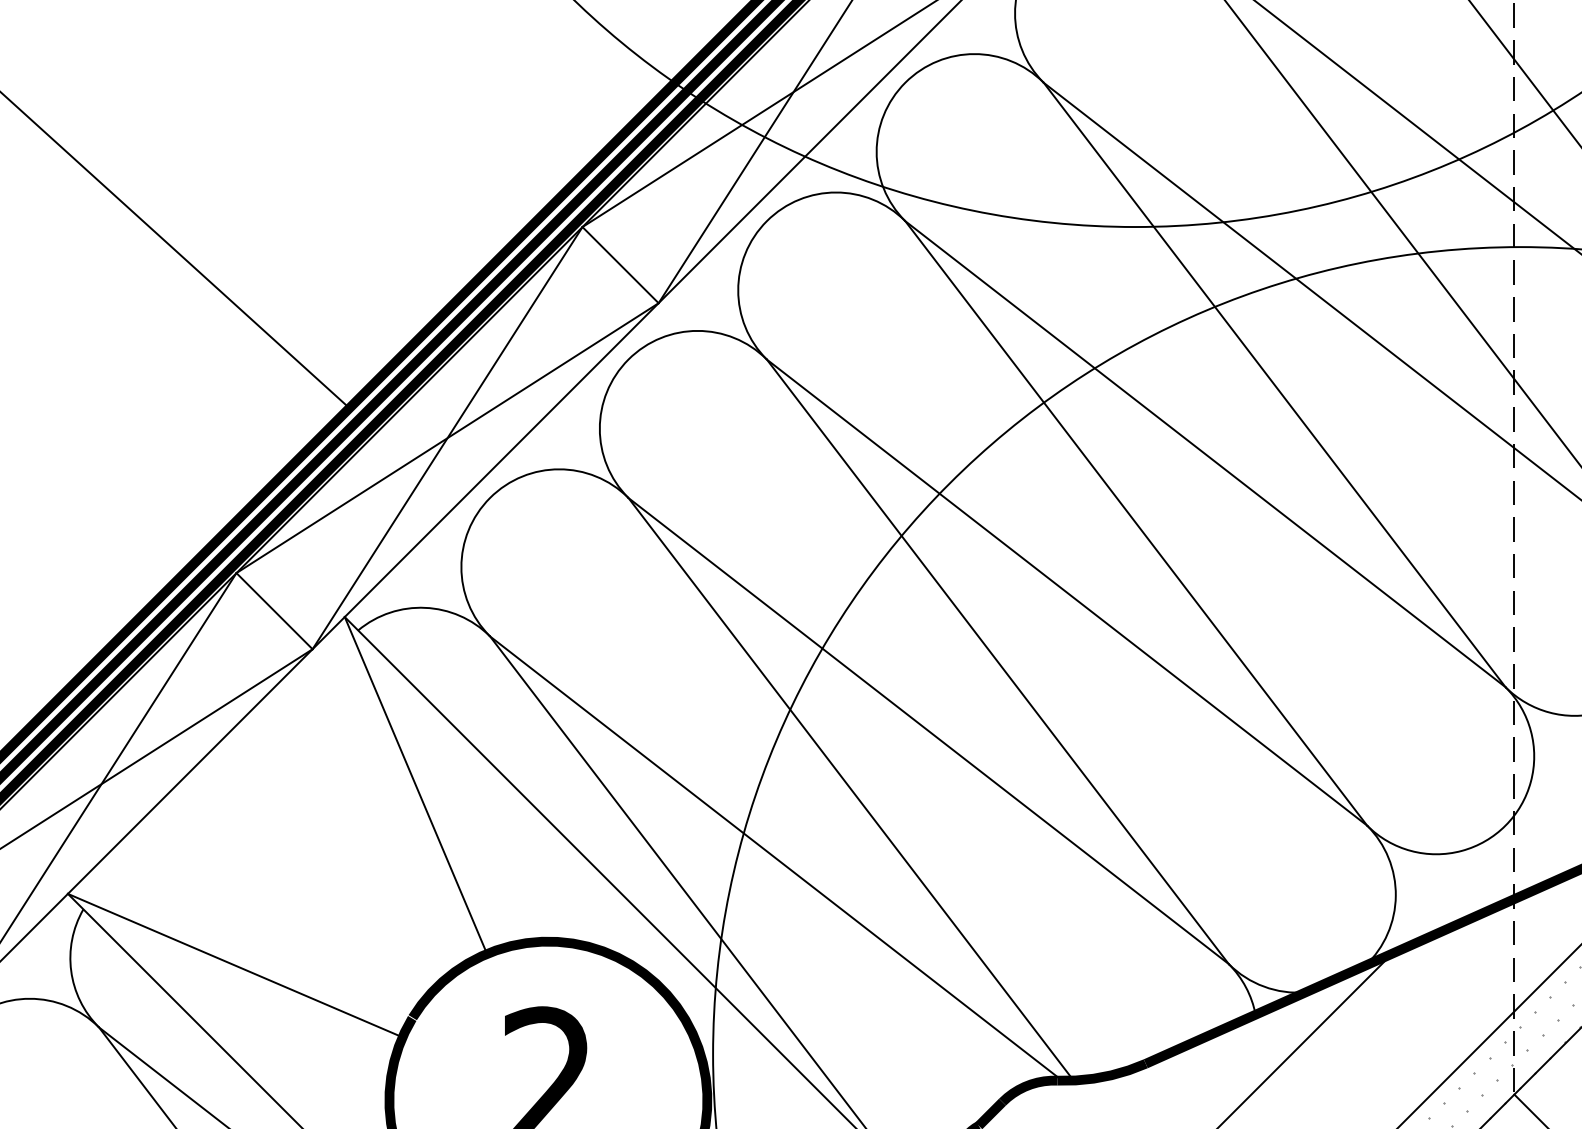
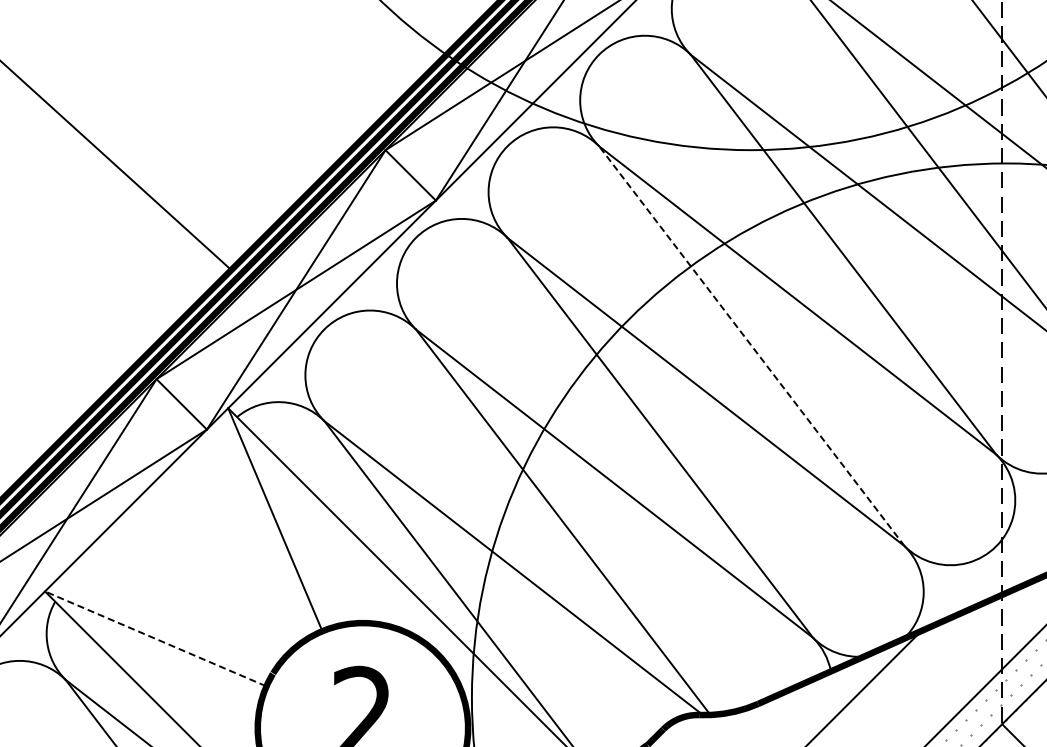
line: (1135, 523) -> (751, 346), solid -> dashed
line: (234, 964) -> (155, 638), solid -> dashed

